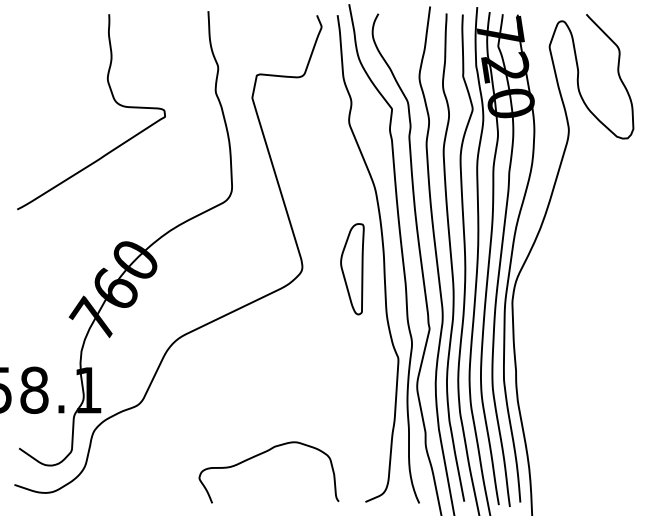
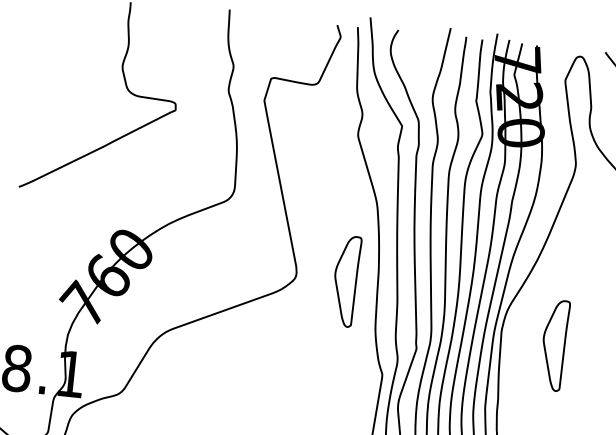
part: (566, 311) -> (554, 345), added

